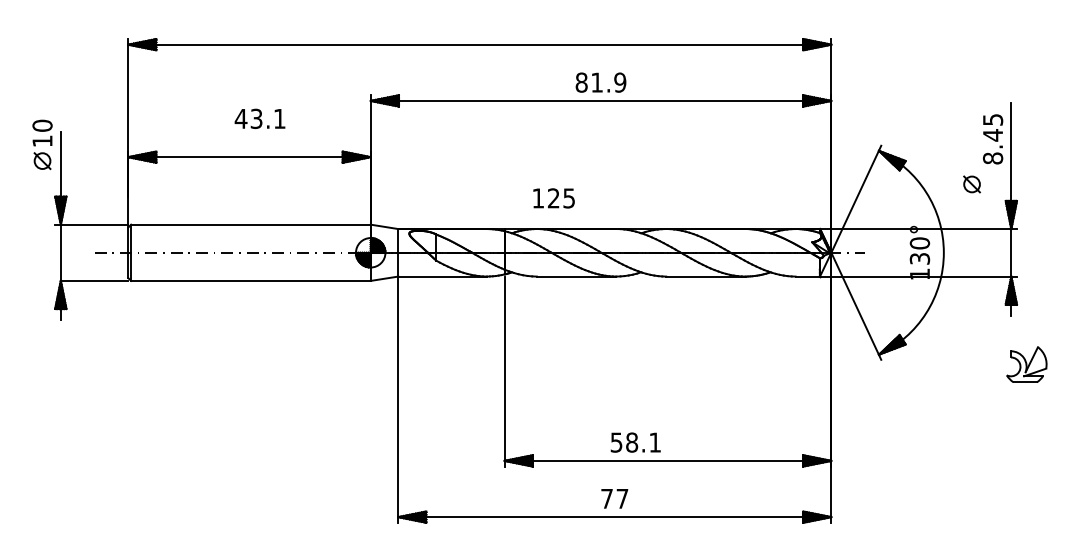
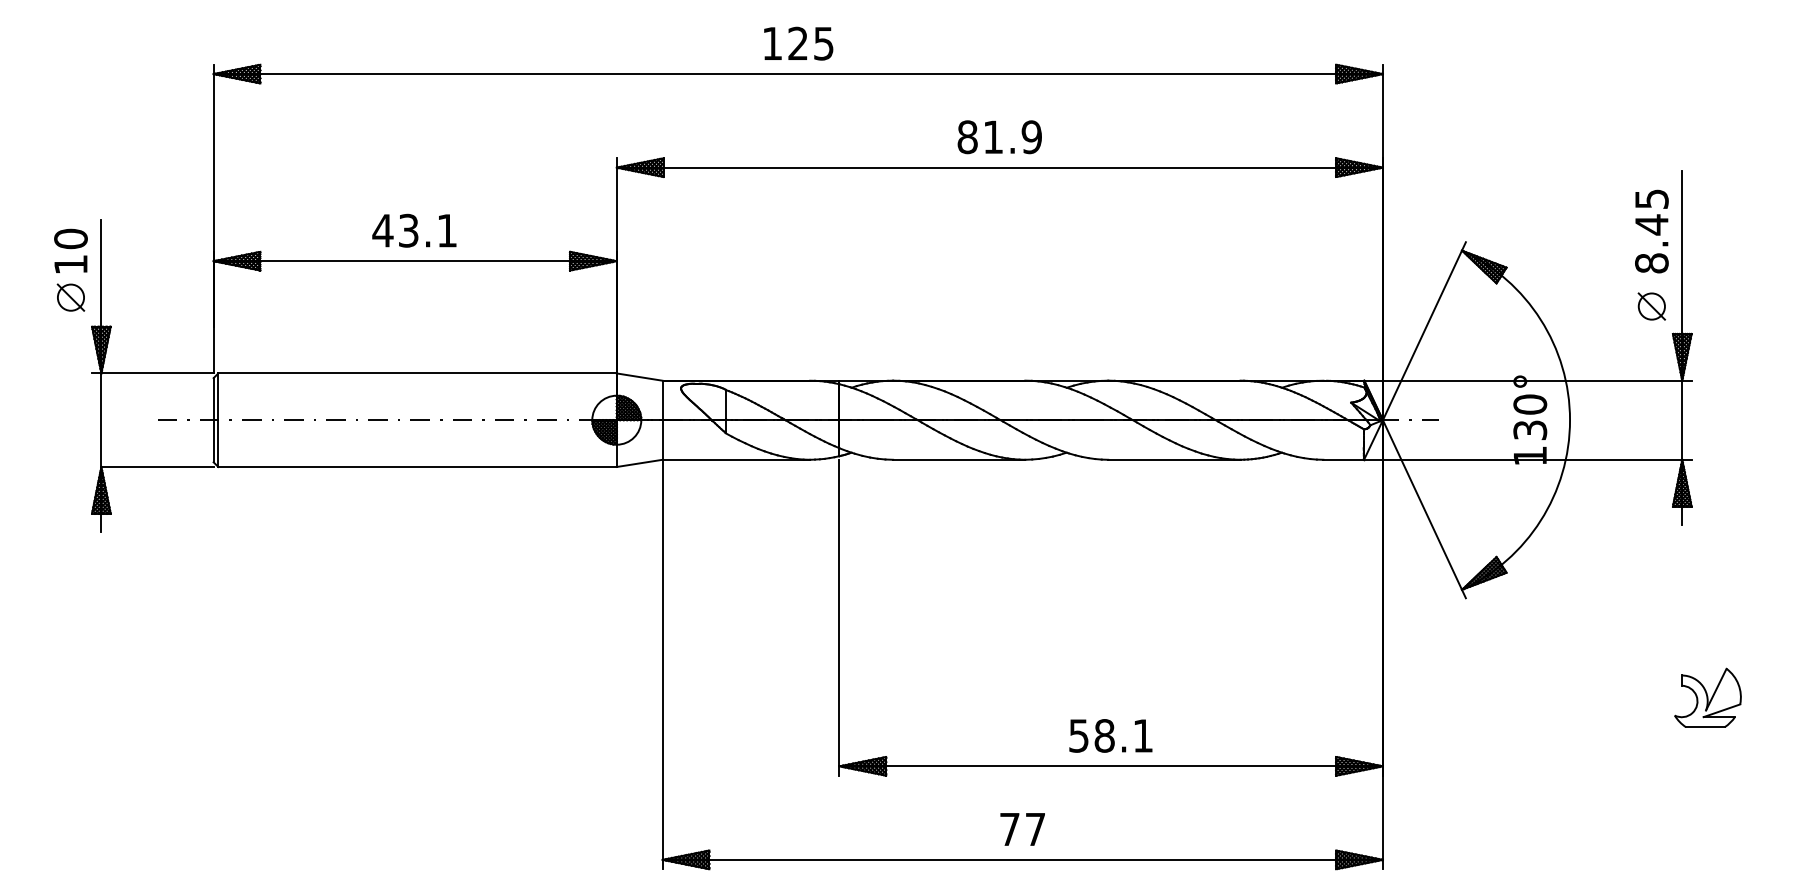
text: (259, 118) -> (413, 230), moved
part: (42, 144) -> (70, 270), moved
part: (971, 184) -> (1650, 306), moved
text: (553, 198) -> (797, 43), moved
part: (1026, 364) -> (1707, 697), moved
text: (635, 442) -> (1110, 735), moved

